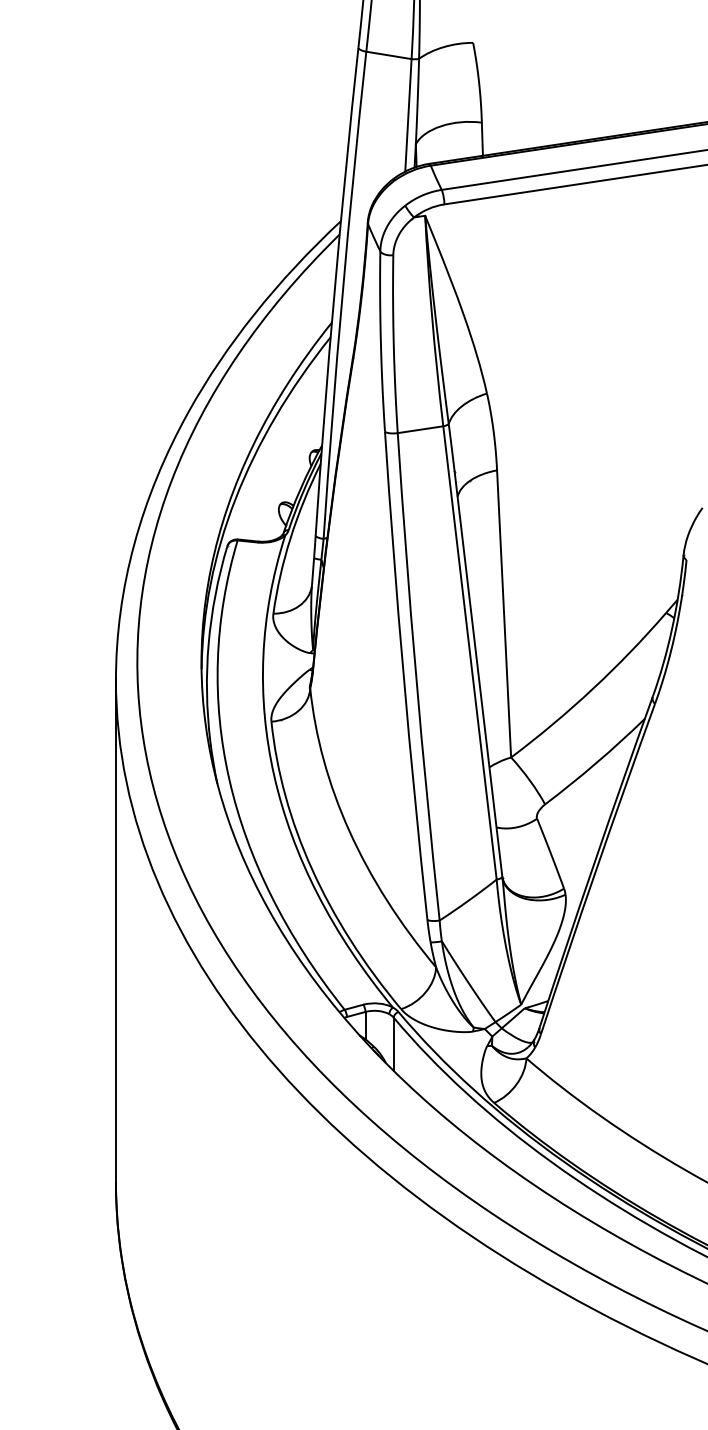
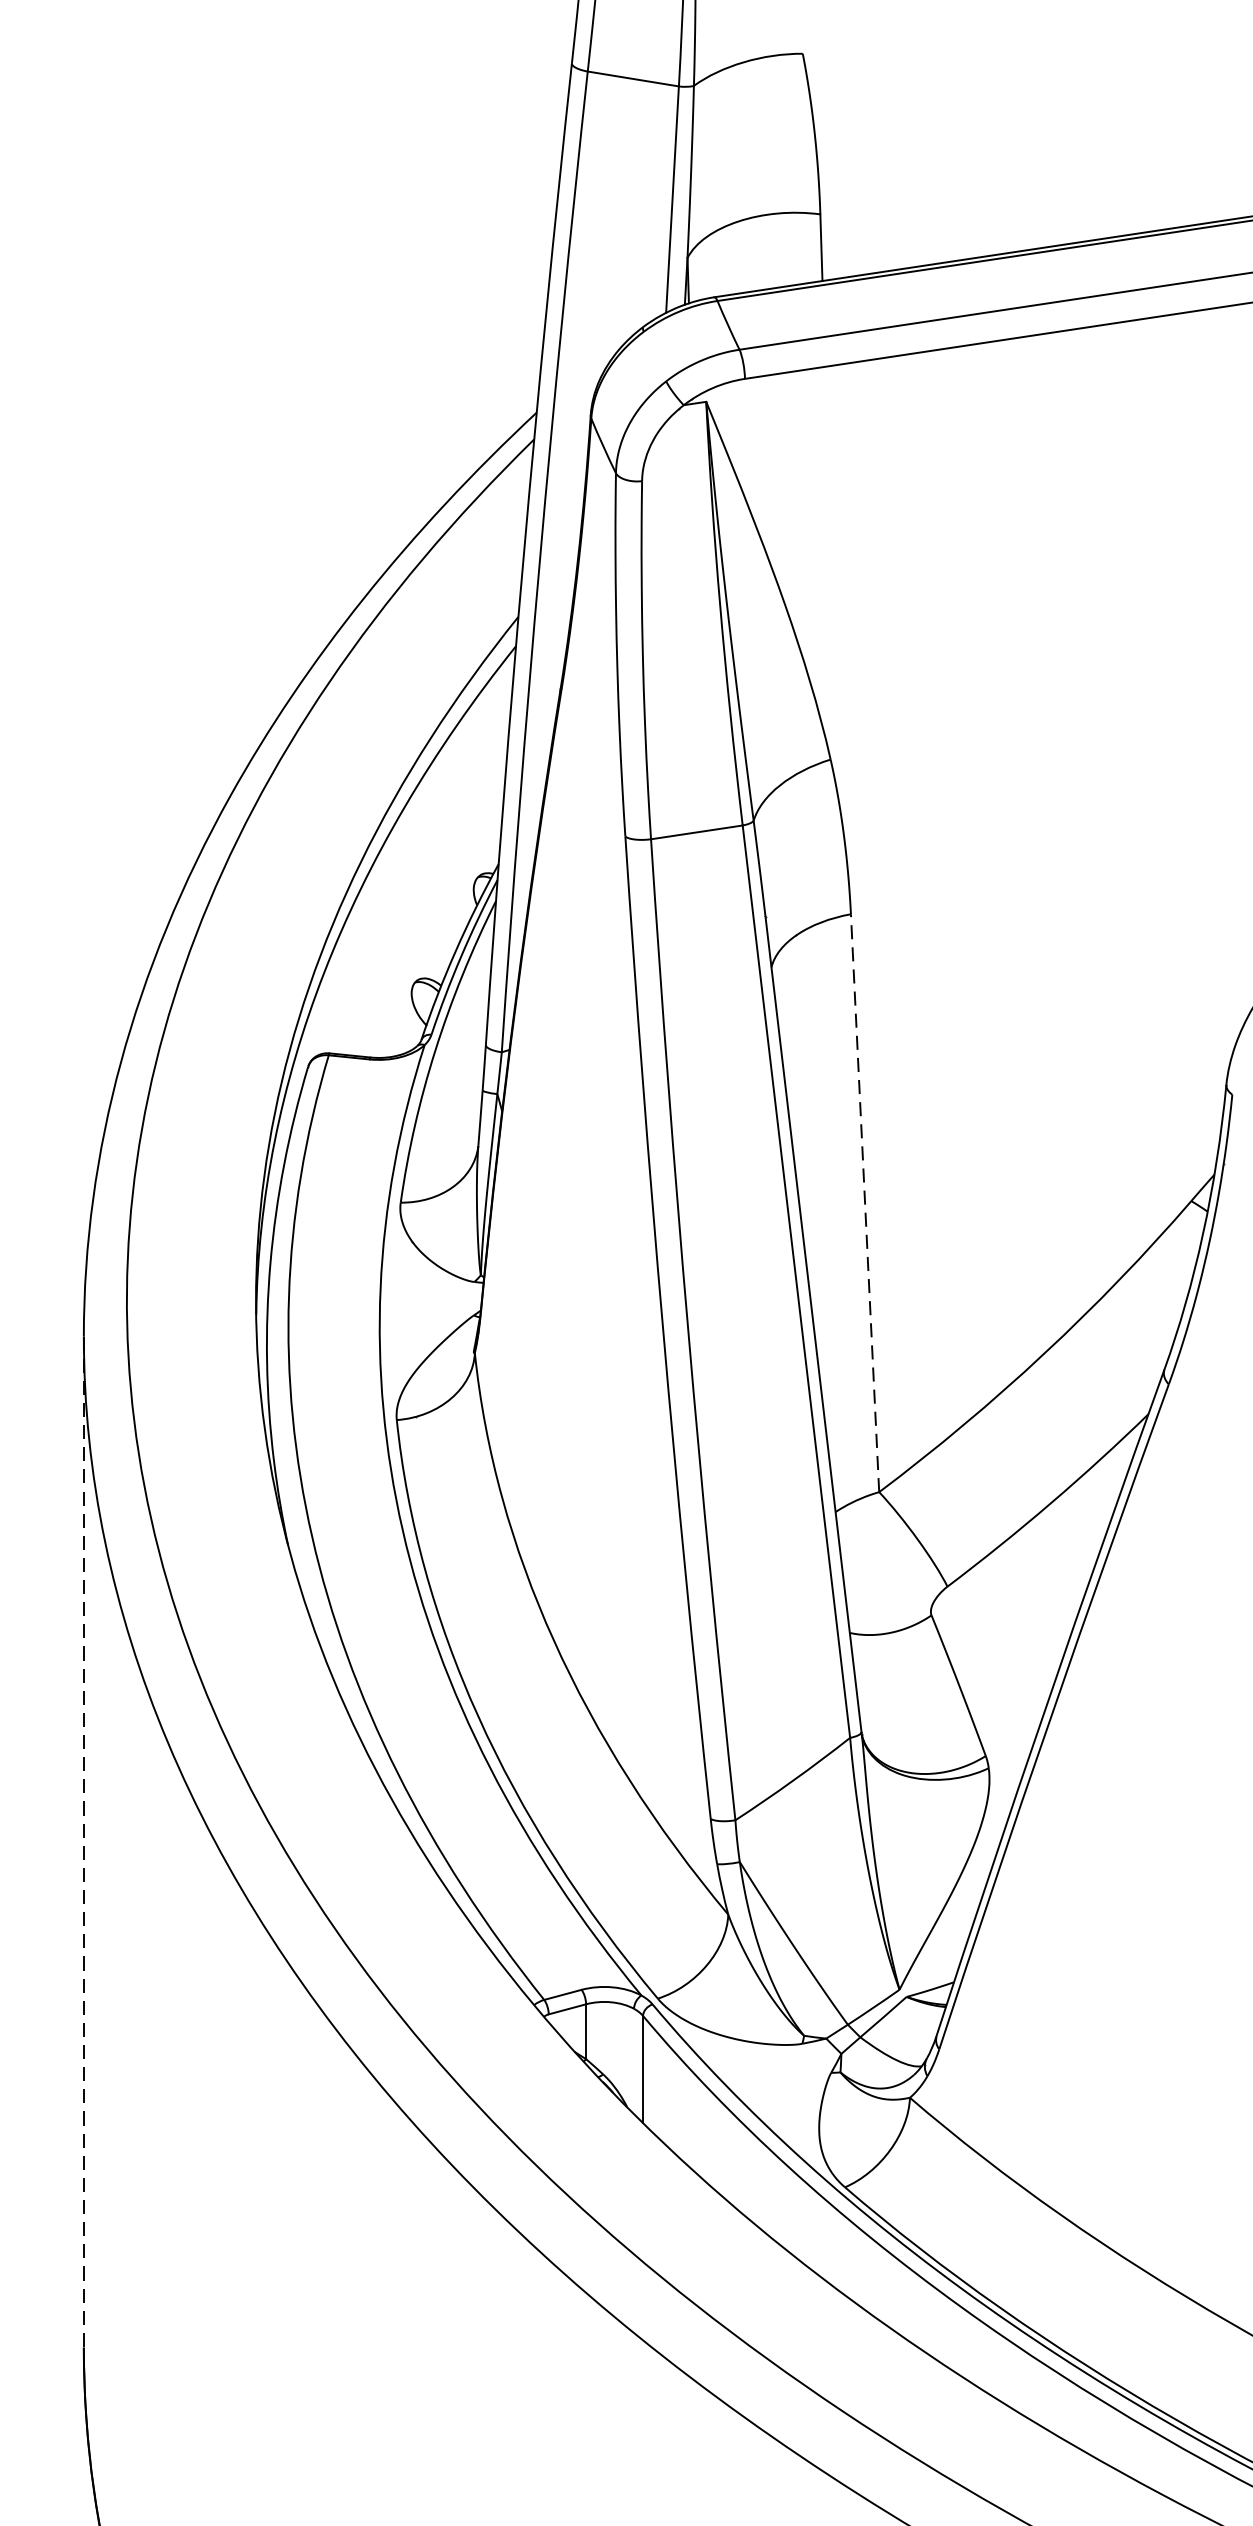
line: (504, 613) -> (865, 1202), solid -> dashed
line: (115, 931) -> (82, 1842), solid -> dashed

